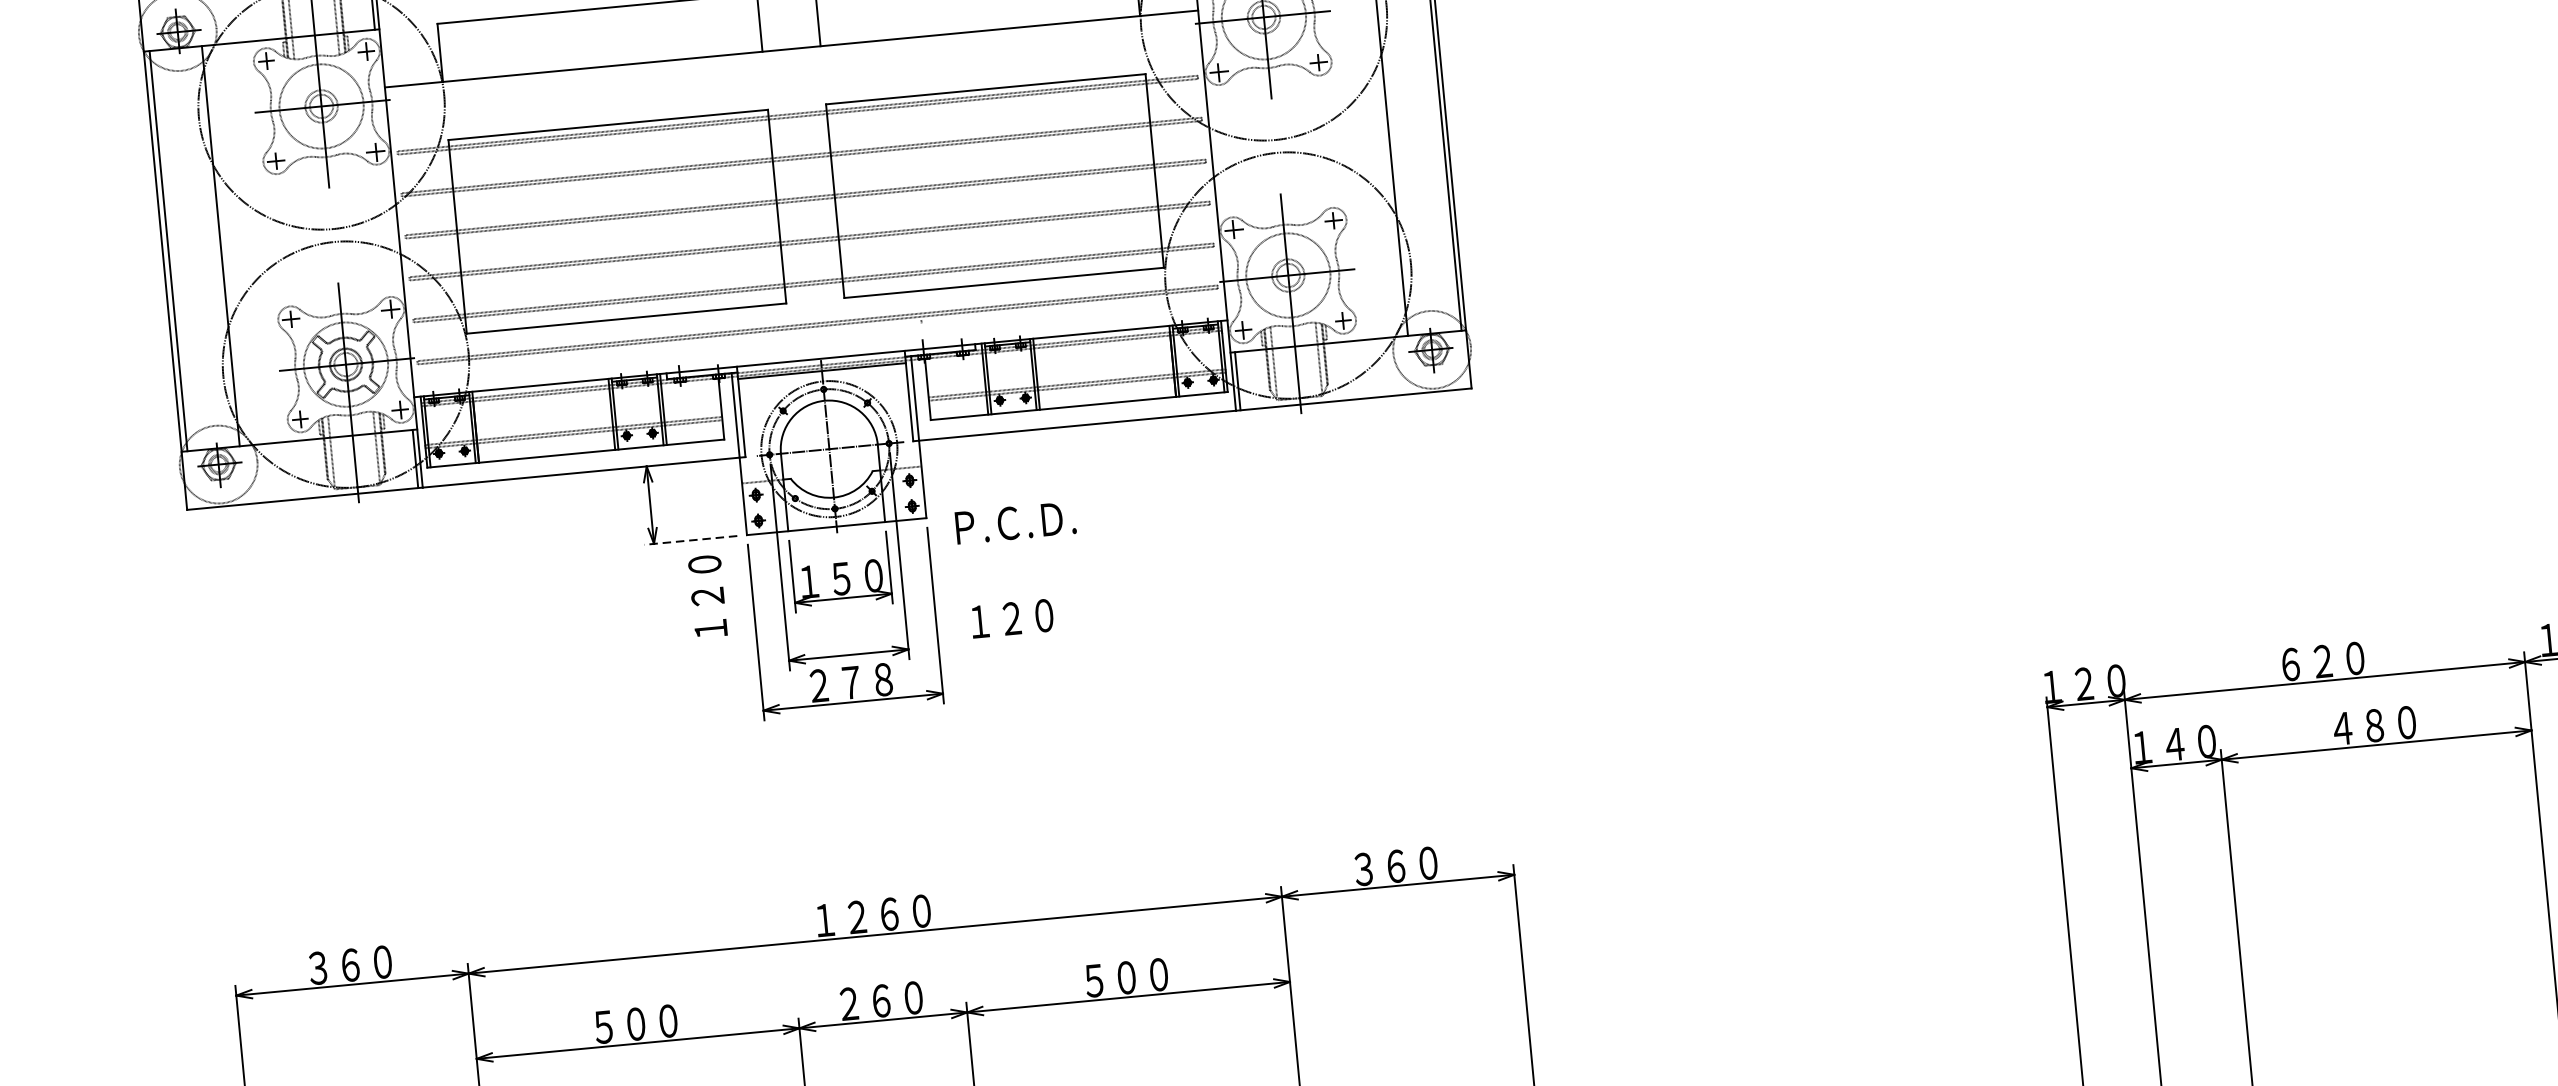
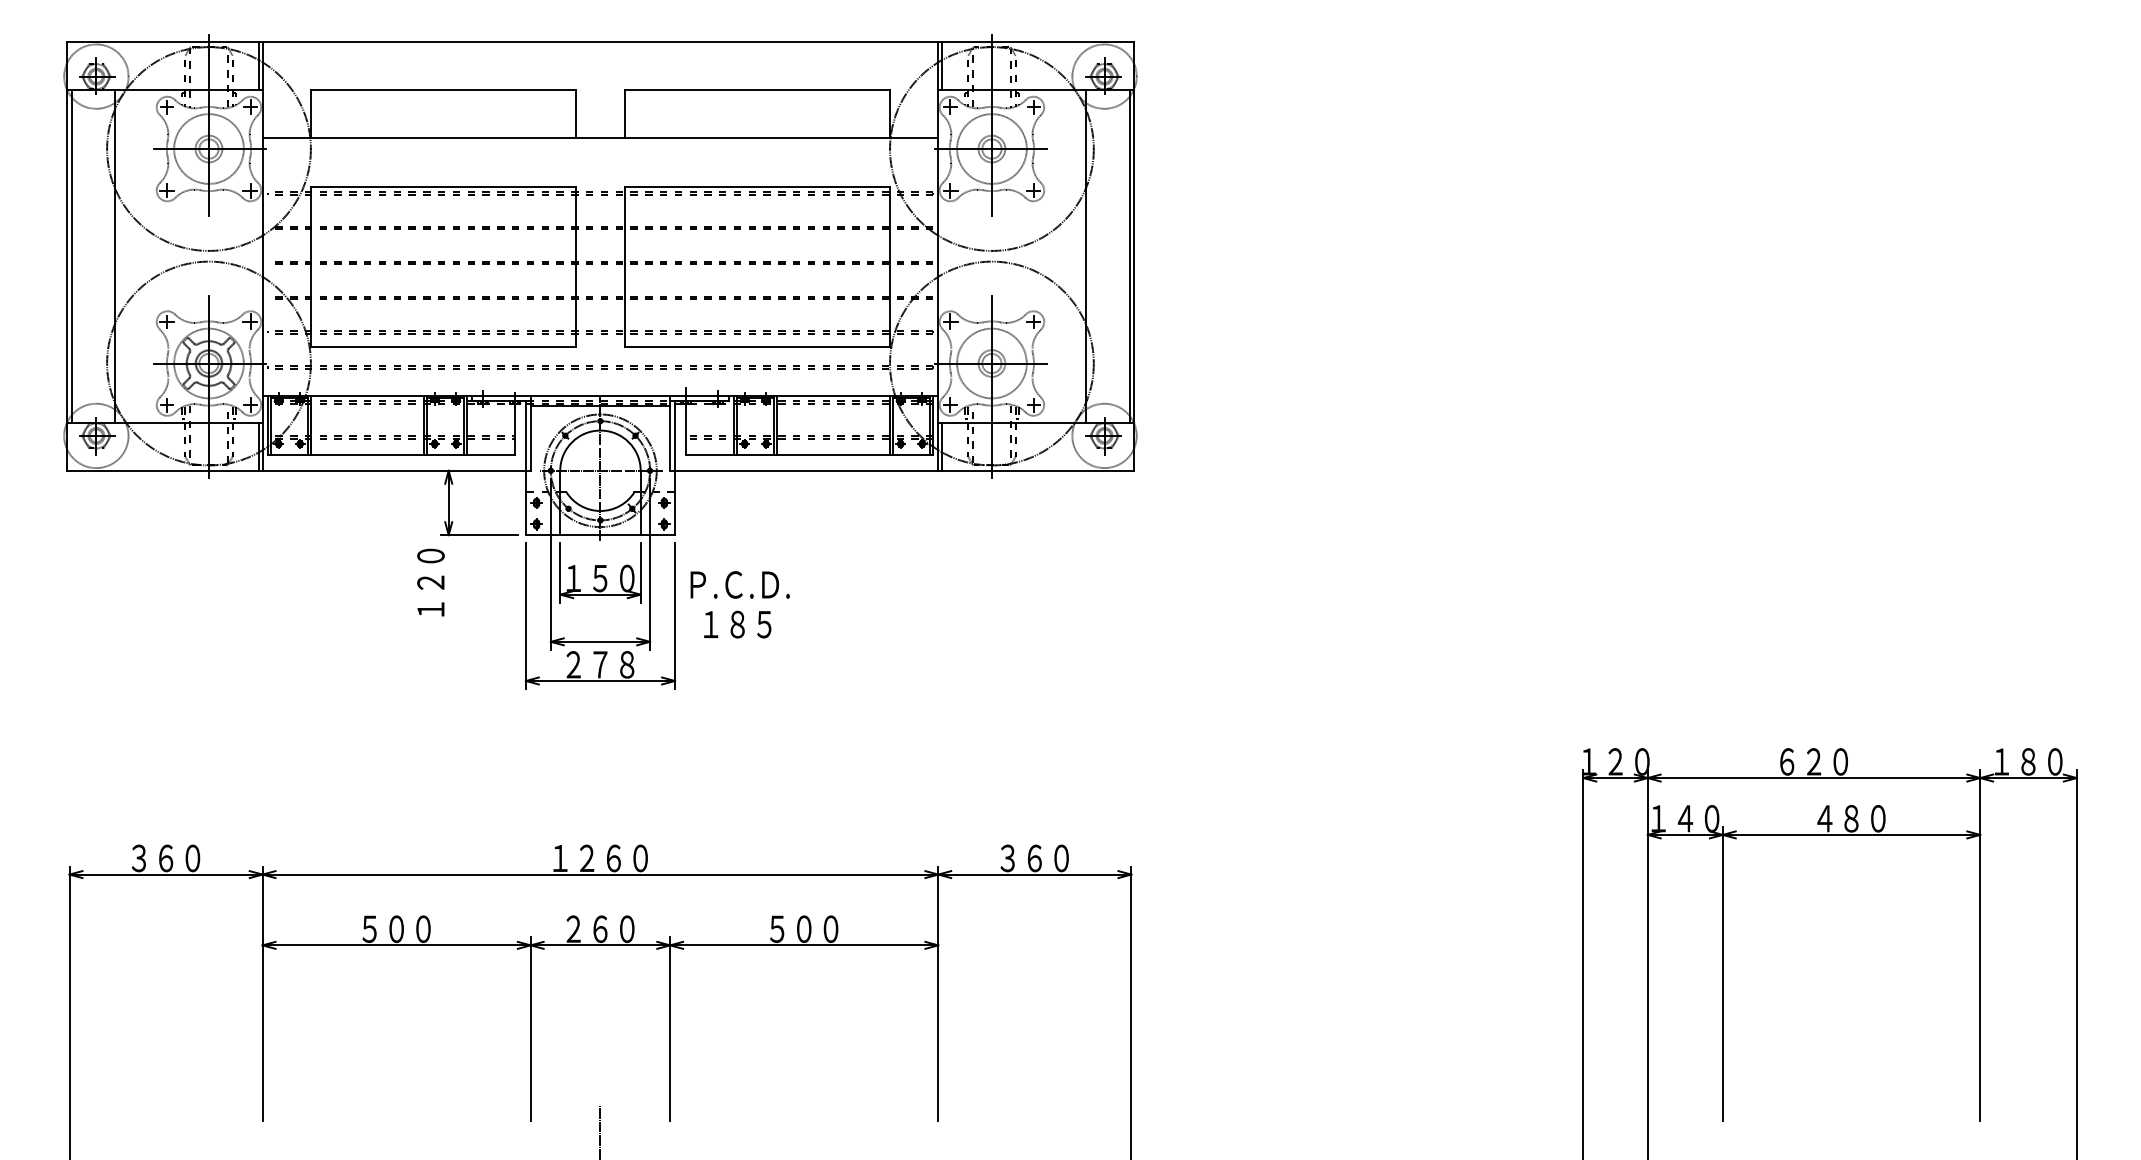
text: (1014, 522) -> (739, 584), moved
line: (691, 540) -> (479, 535), dashed -> solid
text: (707, 596) -> (430, 582), moved
text: (1027, 617) -> (750, 624), １２０ -> １８５

